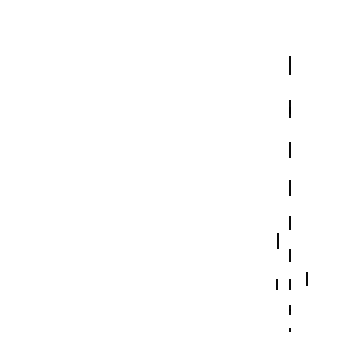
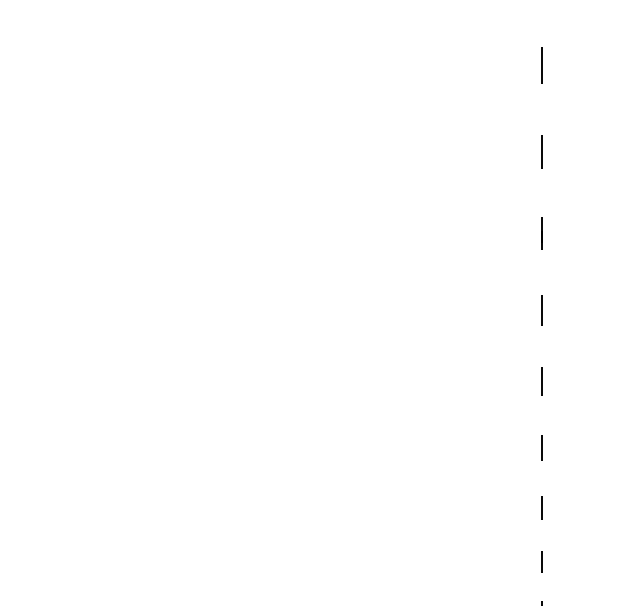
line: (289, 19) -> (540, 65), added
line: (277, 240) -> (518, 480), removed
line: (306, 278) -> (572, 551), removed
part: (276, 284) -> (516, 562), removed

